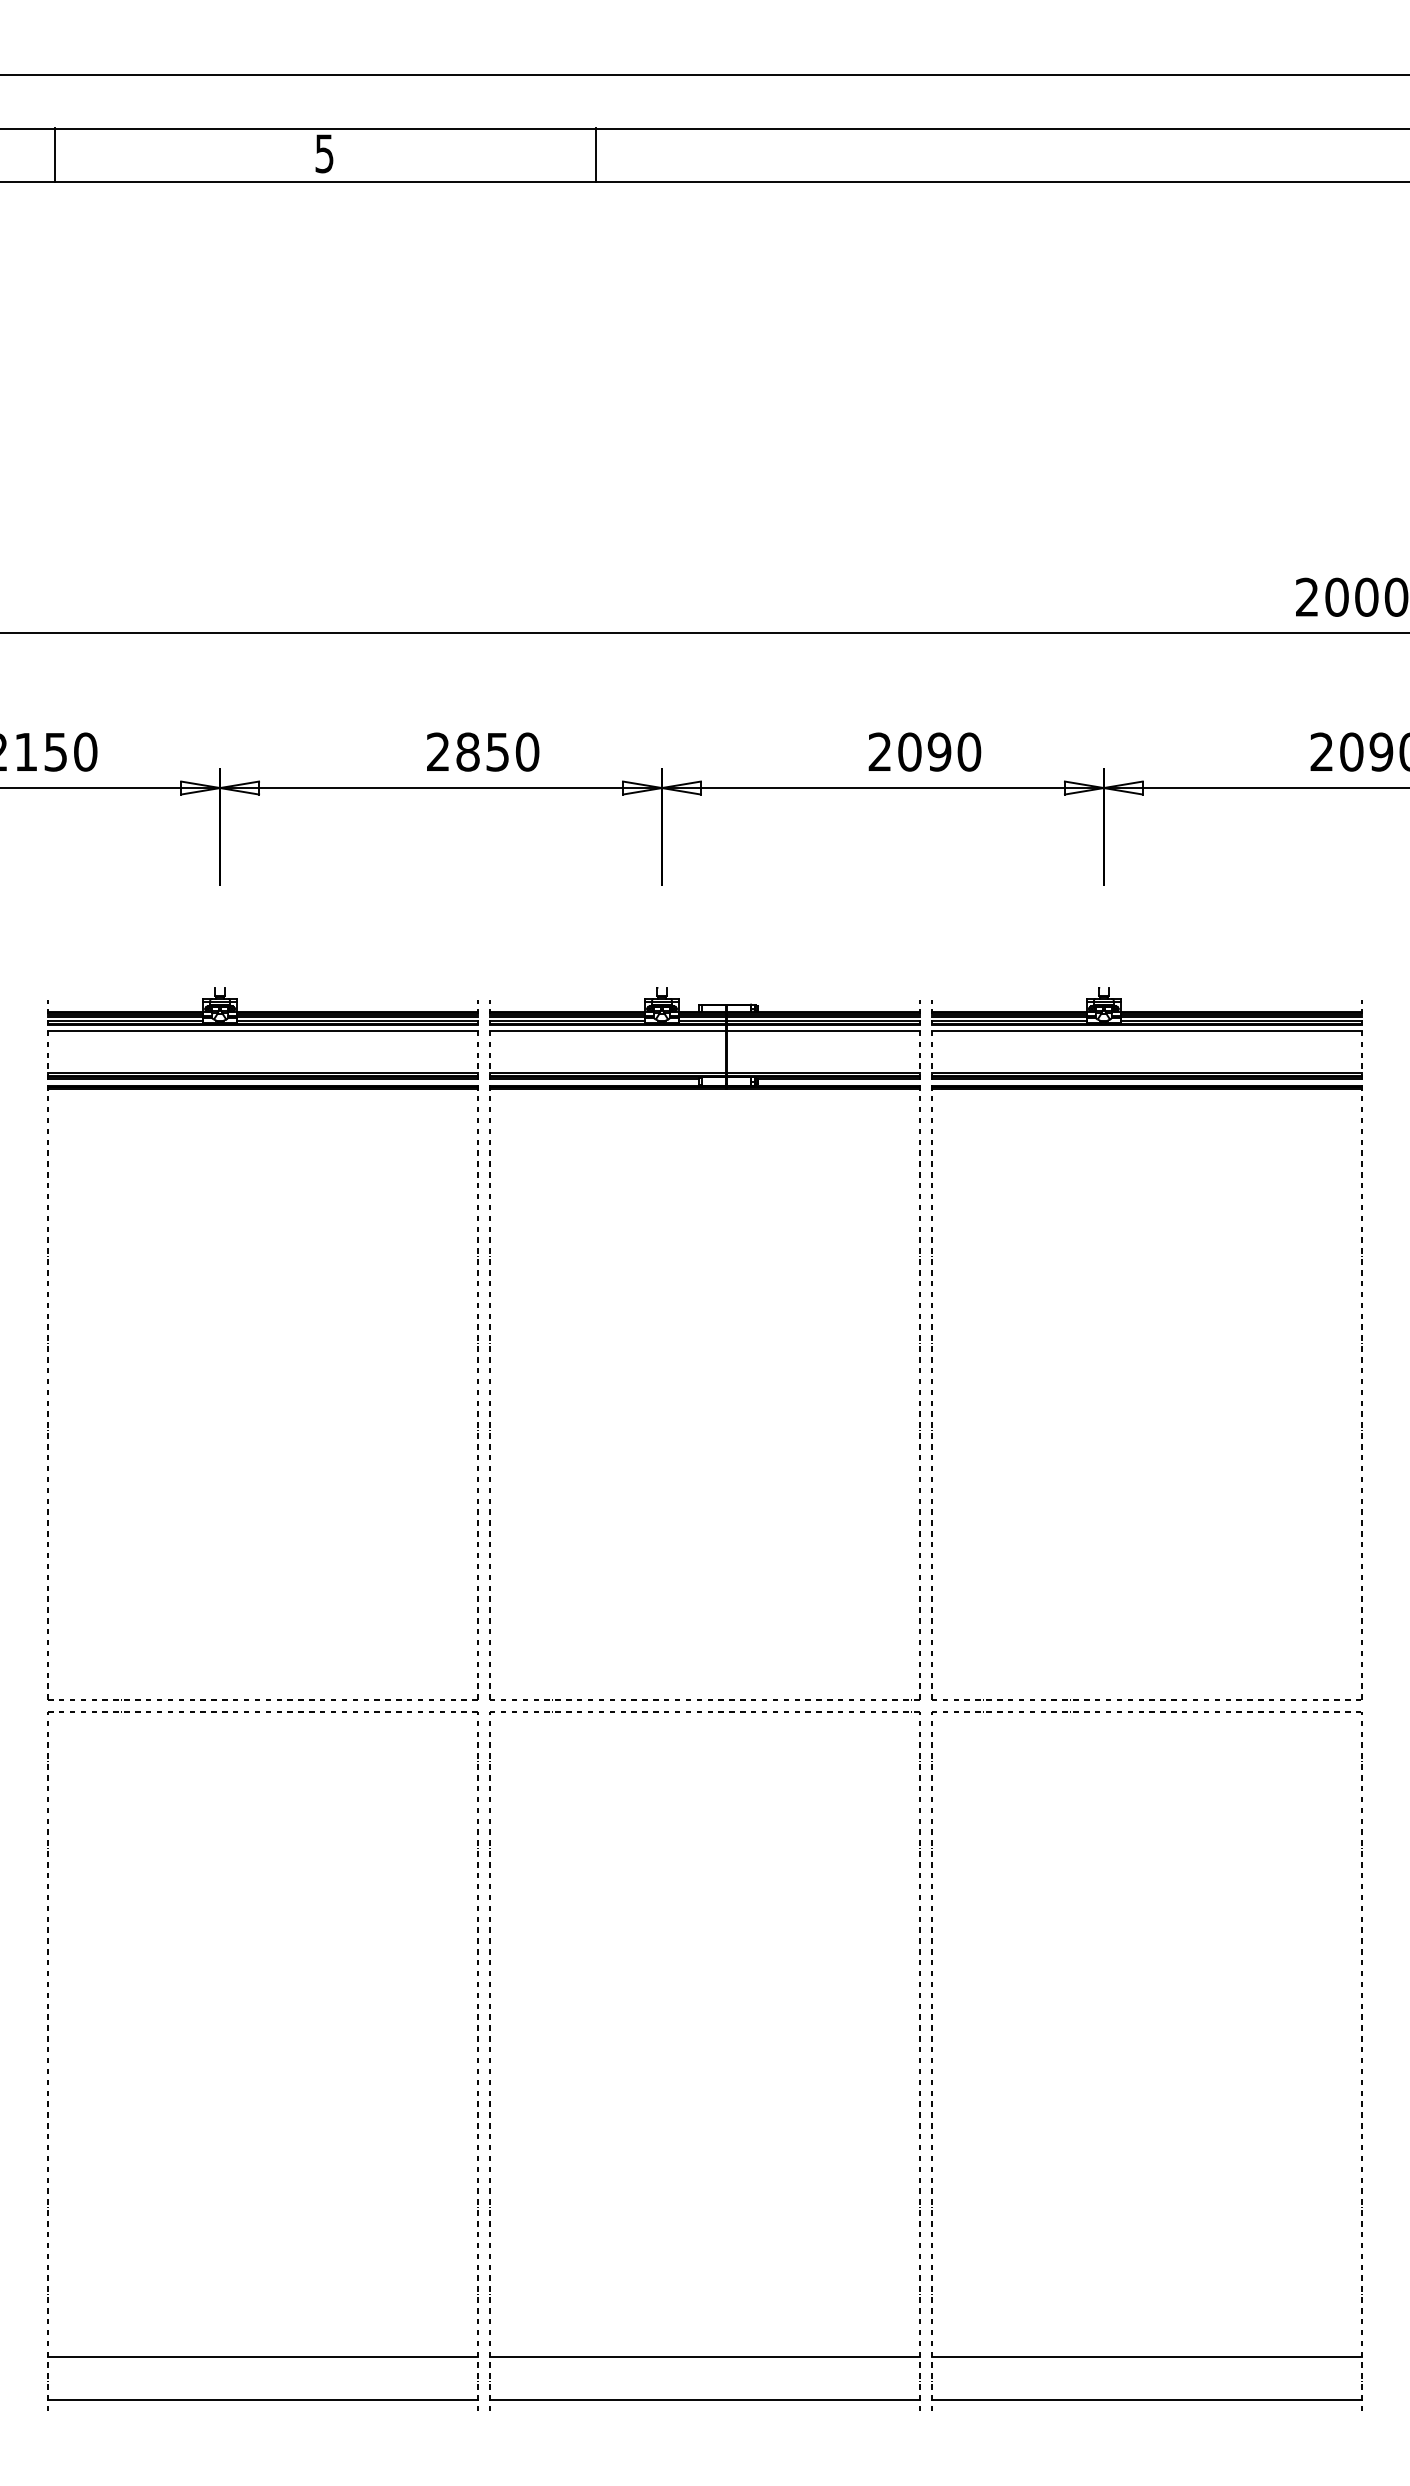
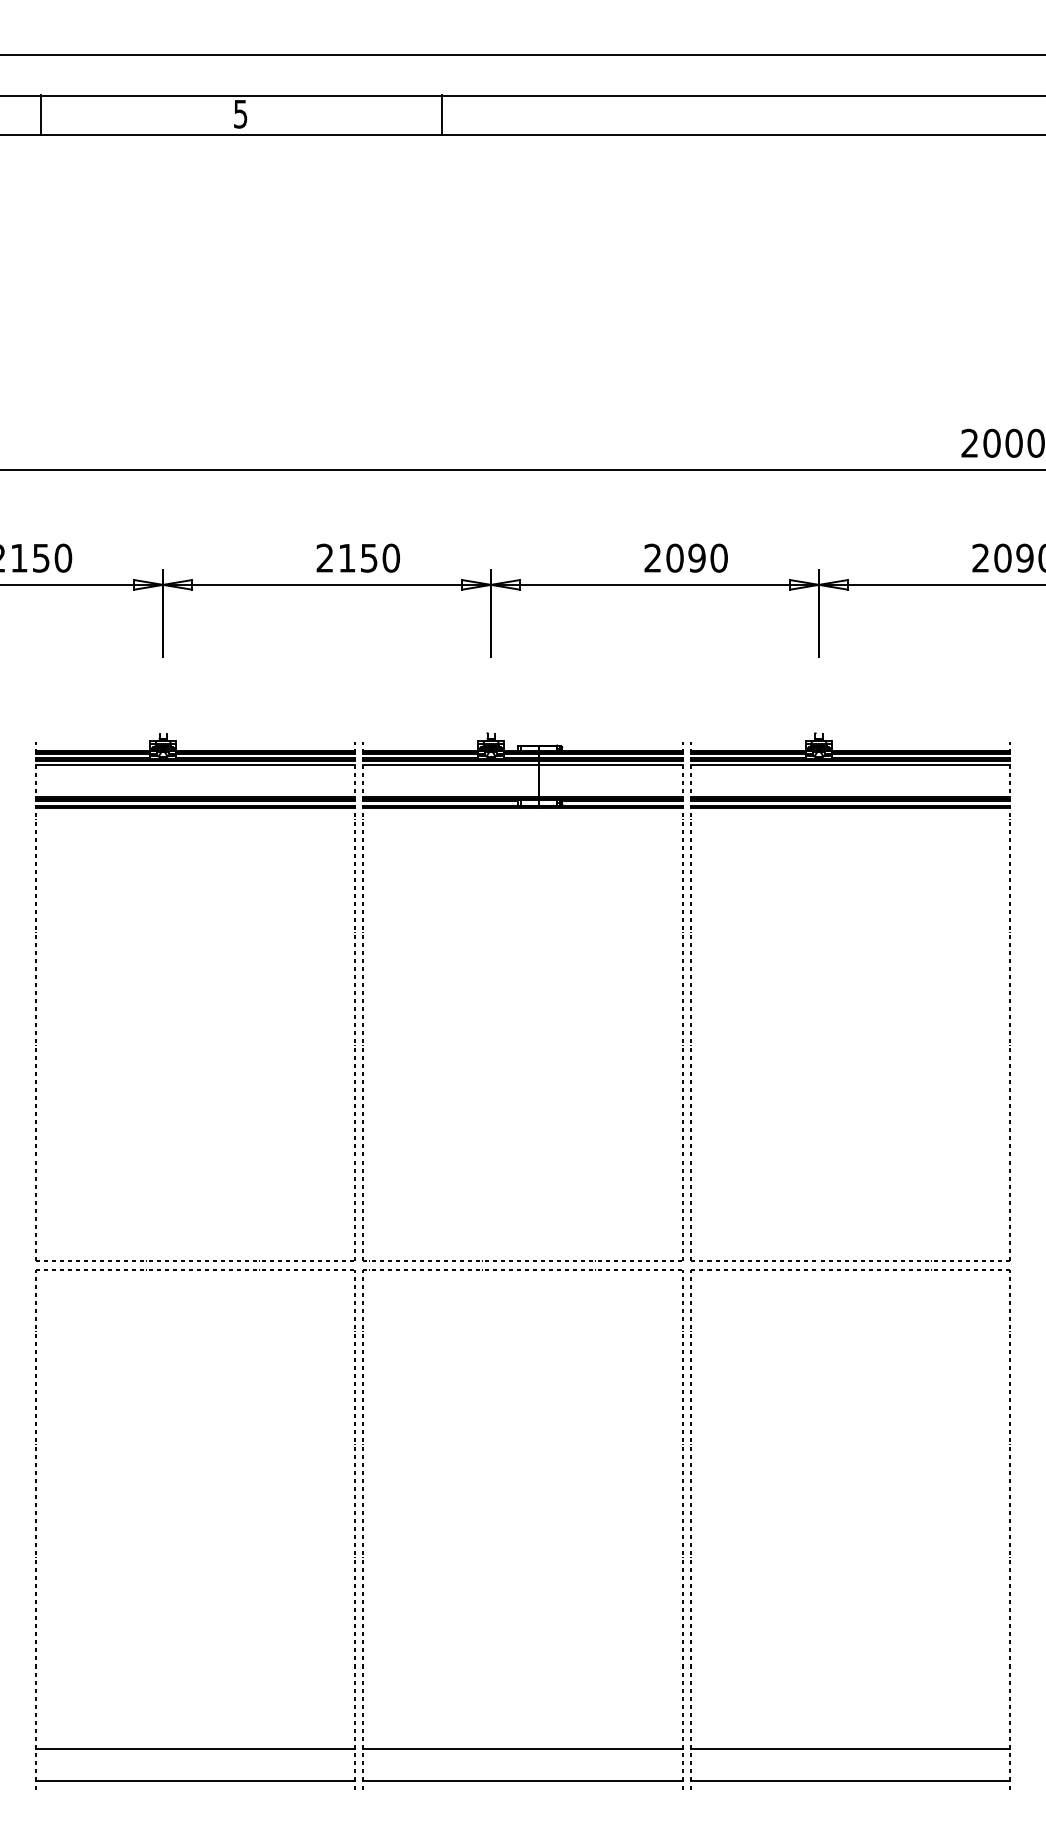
text: (467, 751) -> (346, 557), 2850 -> 2150

